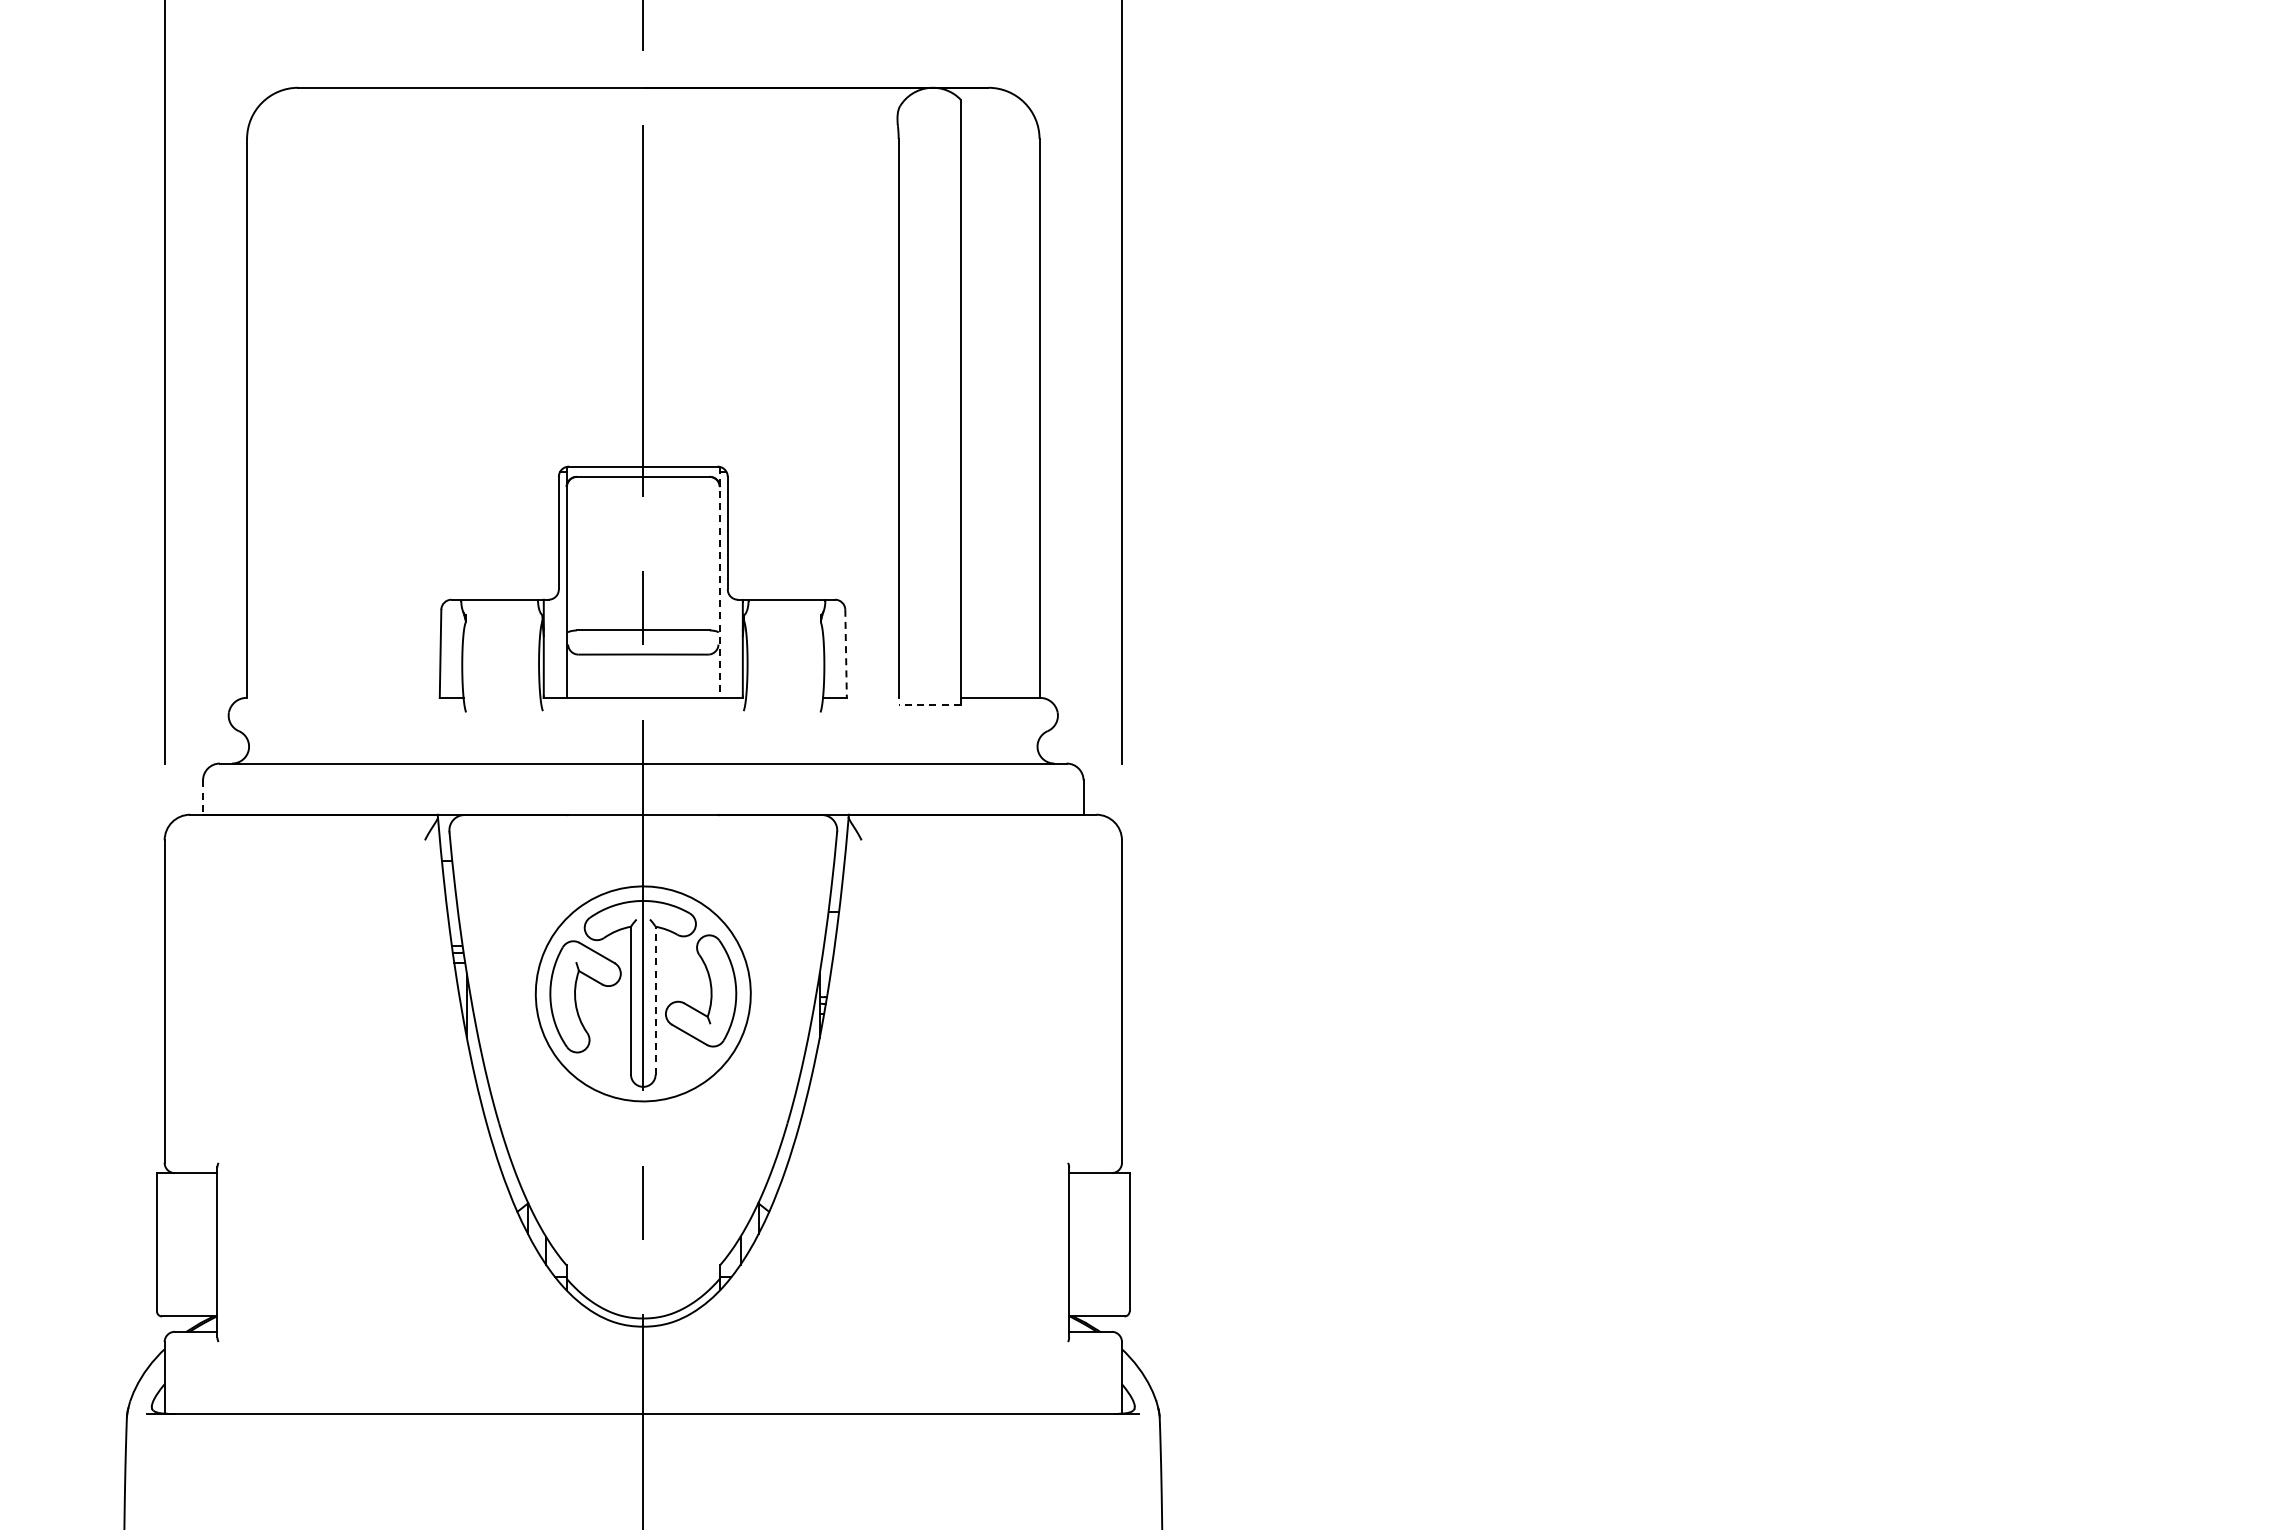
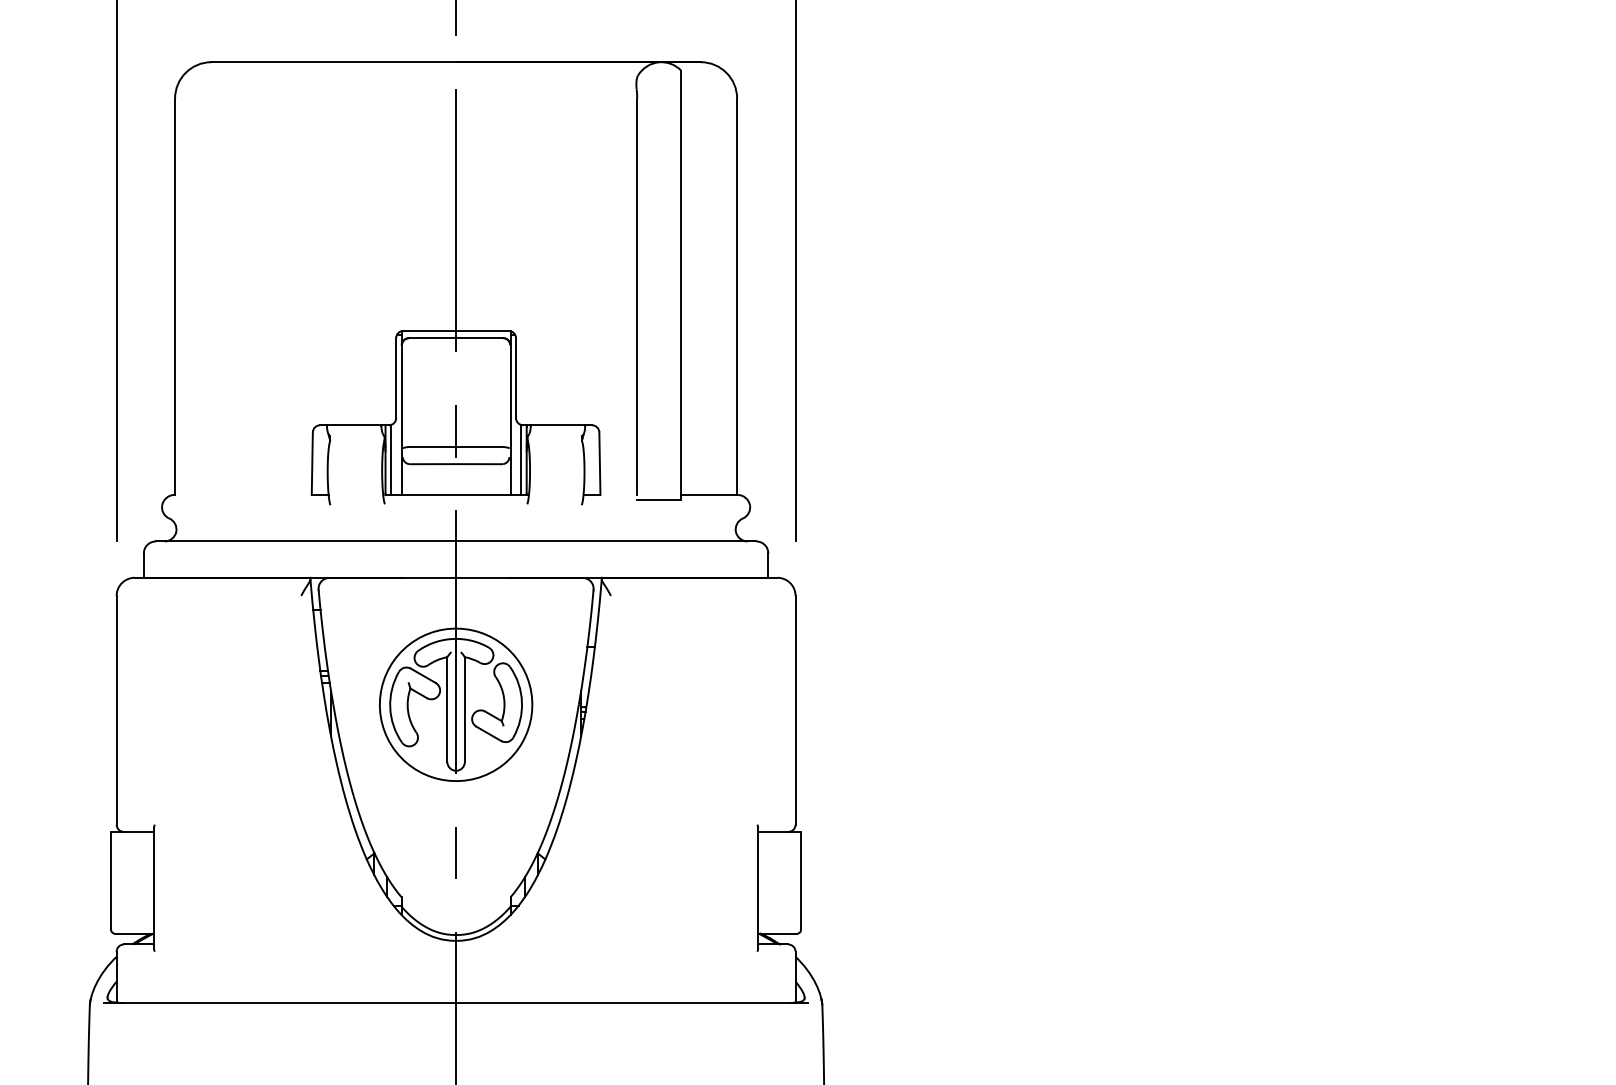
line: (720, 582) -> (510, 413), dashed -> solid
line: (551, 648) -> (390, 459), added
line: (735, 648) -> (521, 459), added
line: (846, 654) -> (600, 464), dashed -> solid
line: (929, 704) -> (659, 499), dashed -> solid
line: (203, 798) -> (144, 566), dashed -> solid
line: (655, 1000) -> (464, 709), dashed -> solid

